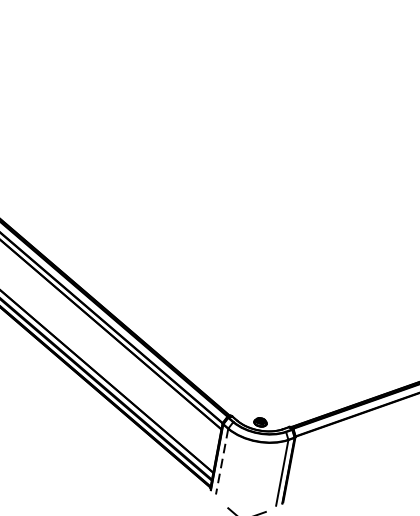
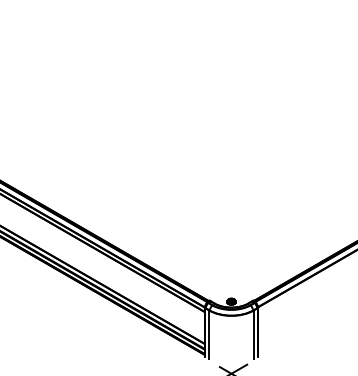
line: (222, 462) -> (209, 335), dashed -> solid

